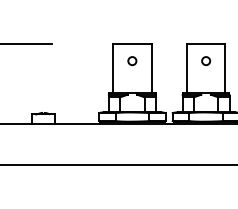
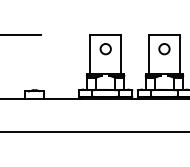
circle: (132, 60) -> (105, 48), size x1.6
circle: (206, 60) -> (164, 48), size x1.6

